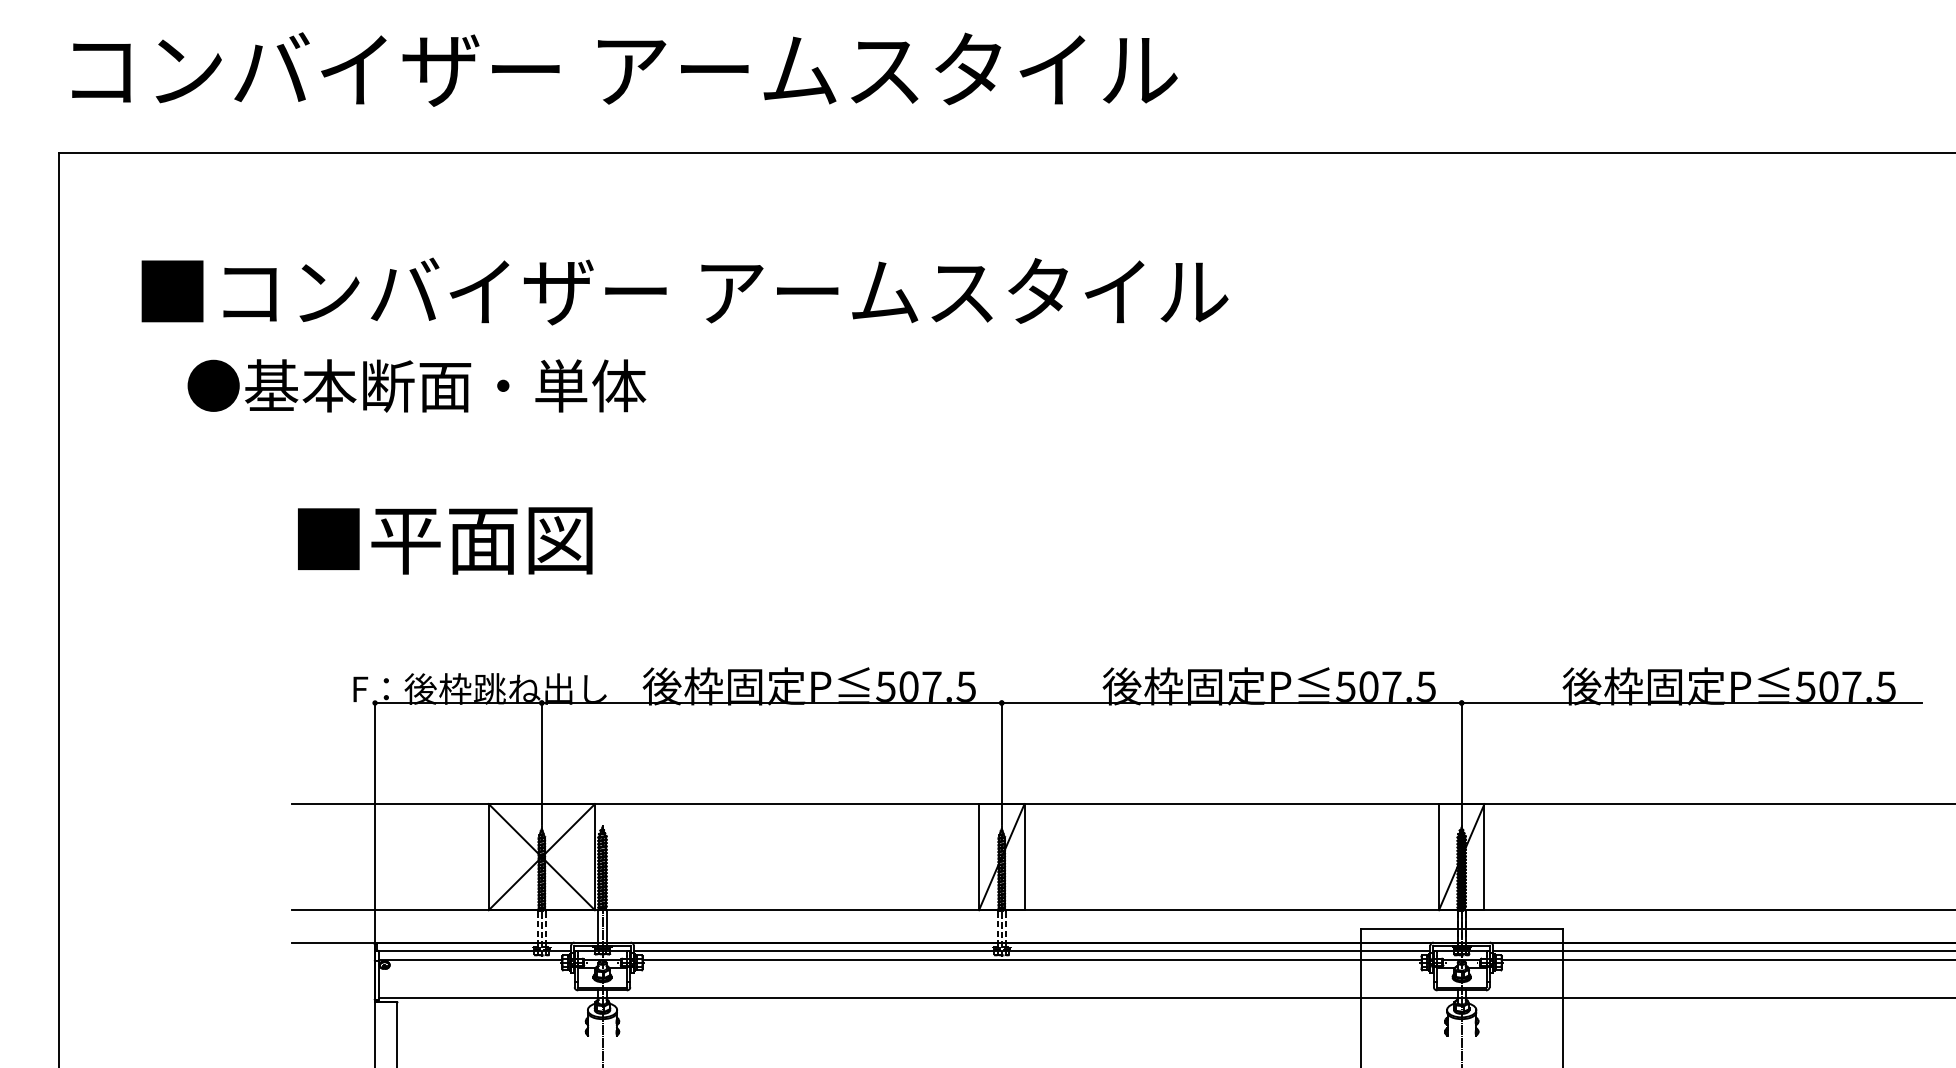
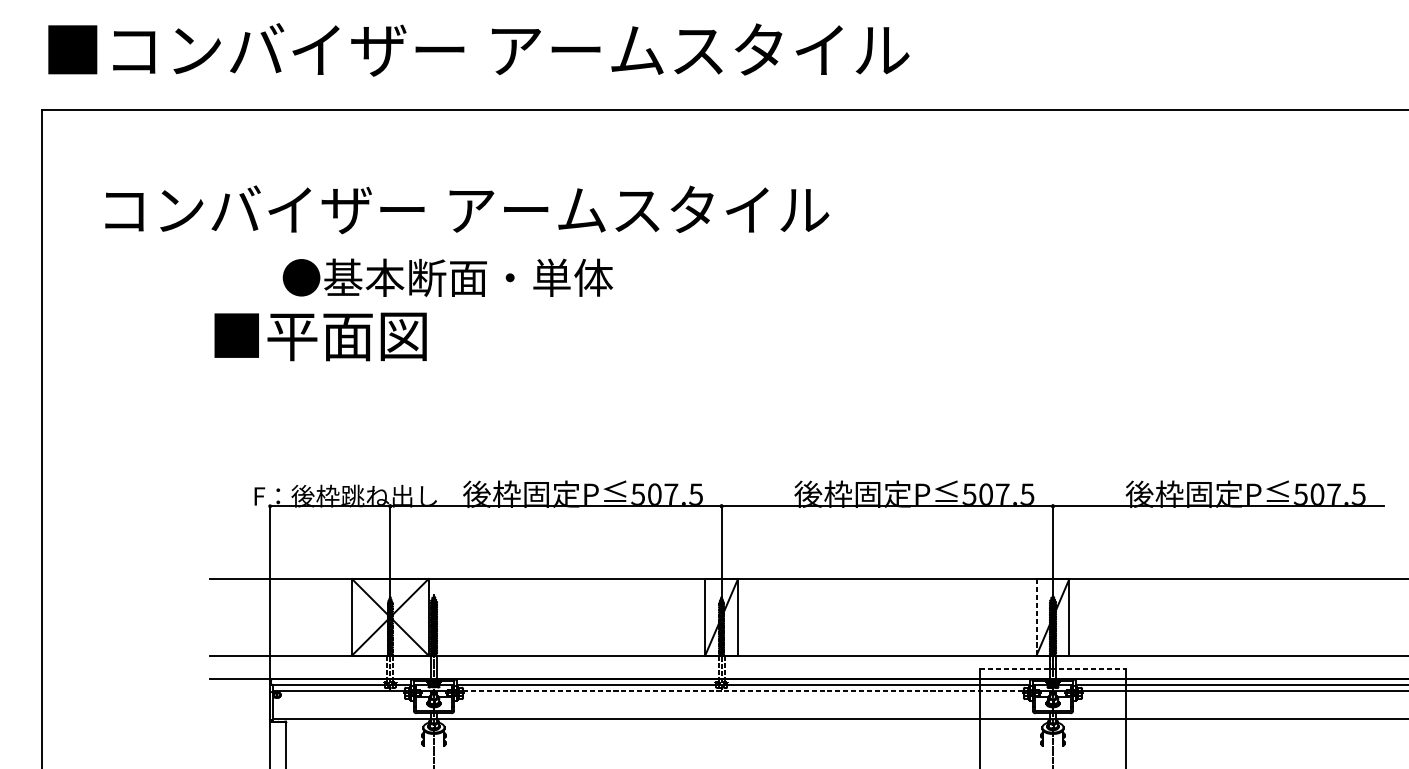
text: (664, 69) -> (478, 49), コンバイザー アームスタイル -> ■コンバイザー アームスタイル
text: (684, 291) -> (493, 209), ■コンバイザー アームスタイル -> コンバイザー アームスタイル
text: (416, 385) -> (447, 277), moved
text: (445, 540) -> (320, 336), moved
line: (1438, 857) -> (1036, 617), solid -> dashed
line: (1462, 929) -> (1053, 669), solid -> dashed
line: (1032, 959) -> (743, 691), solid -> dashed

